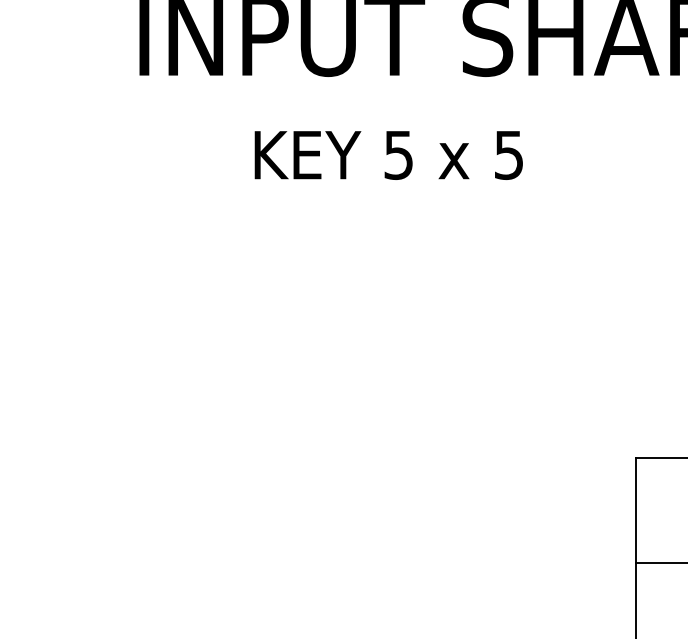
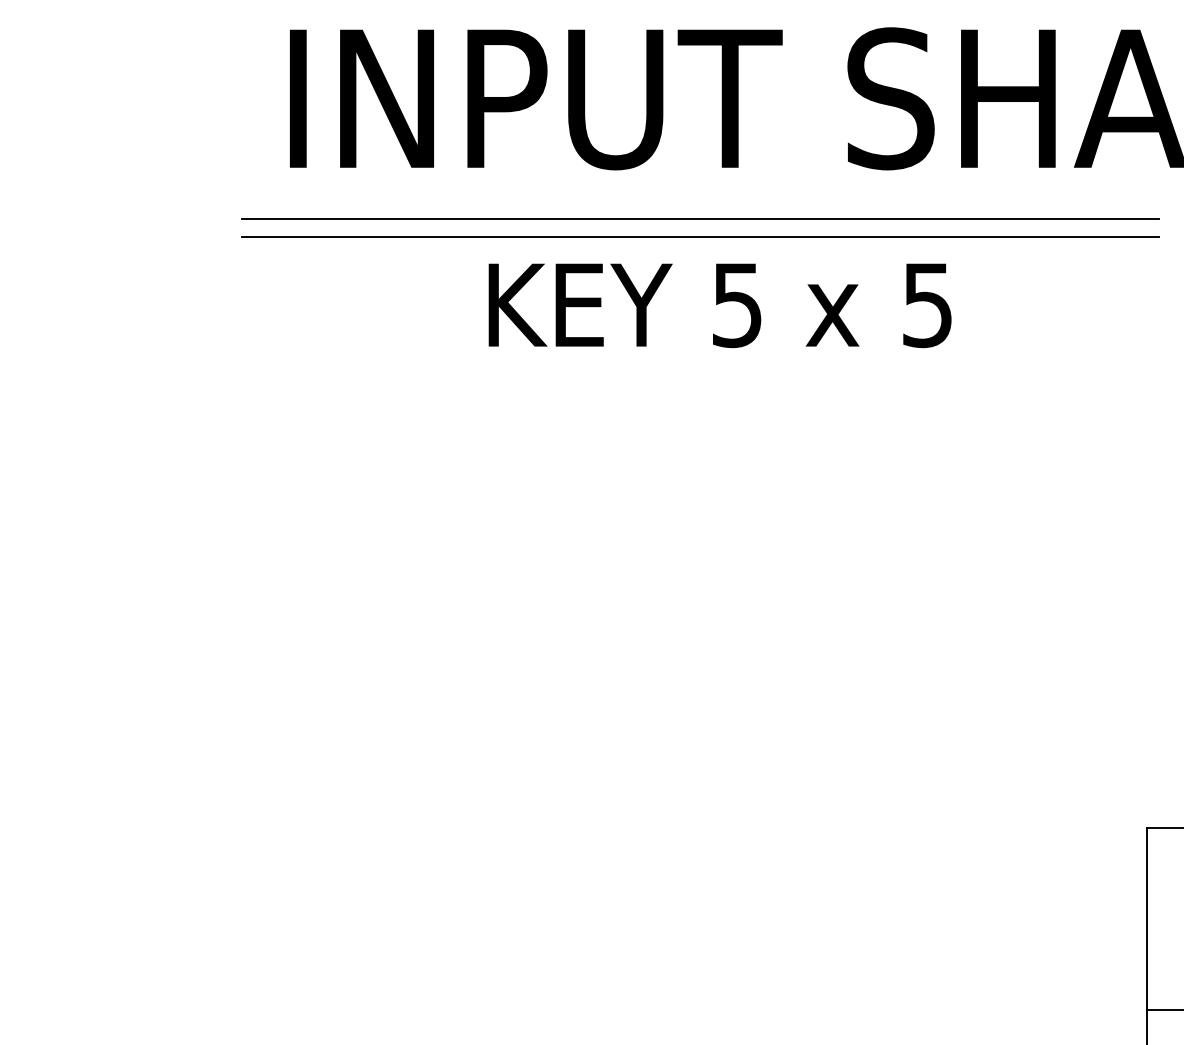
line: (377, 105) -> (700, 219), added
line: (377, 115) -> (700, 236), added

